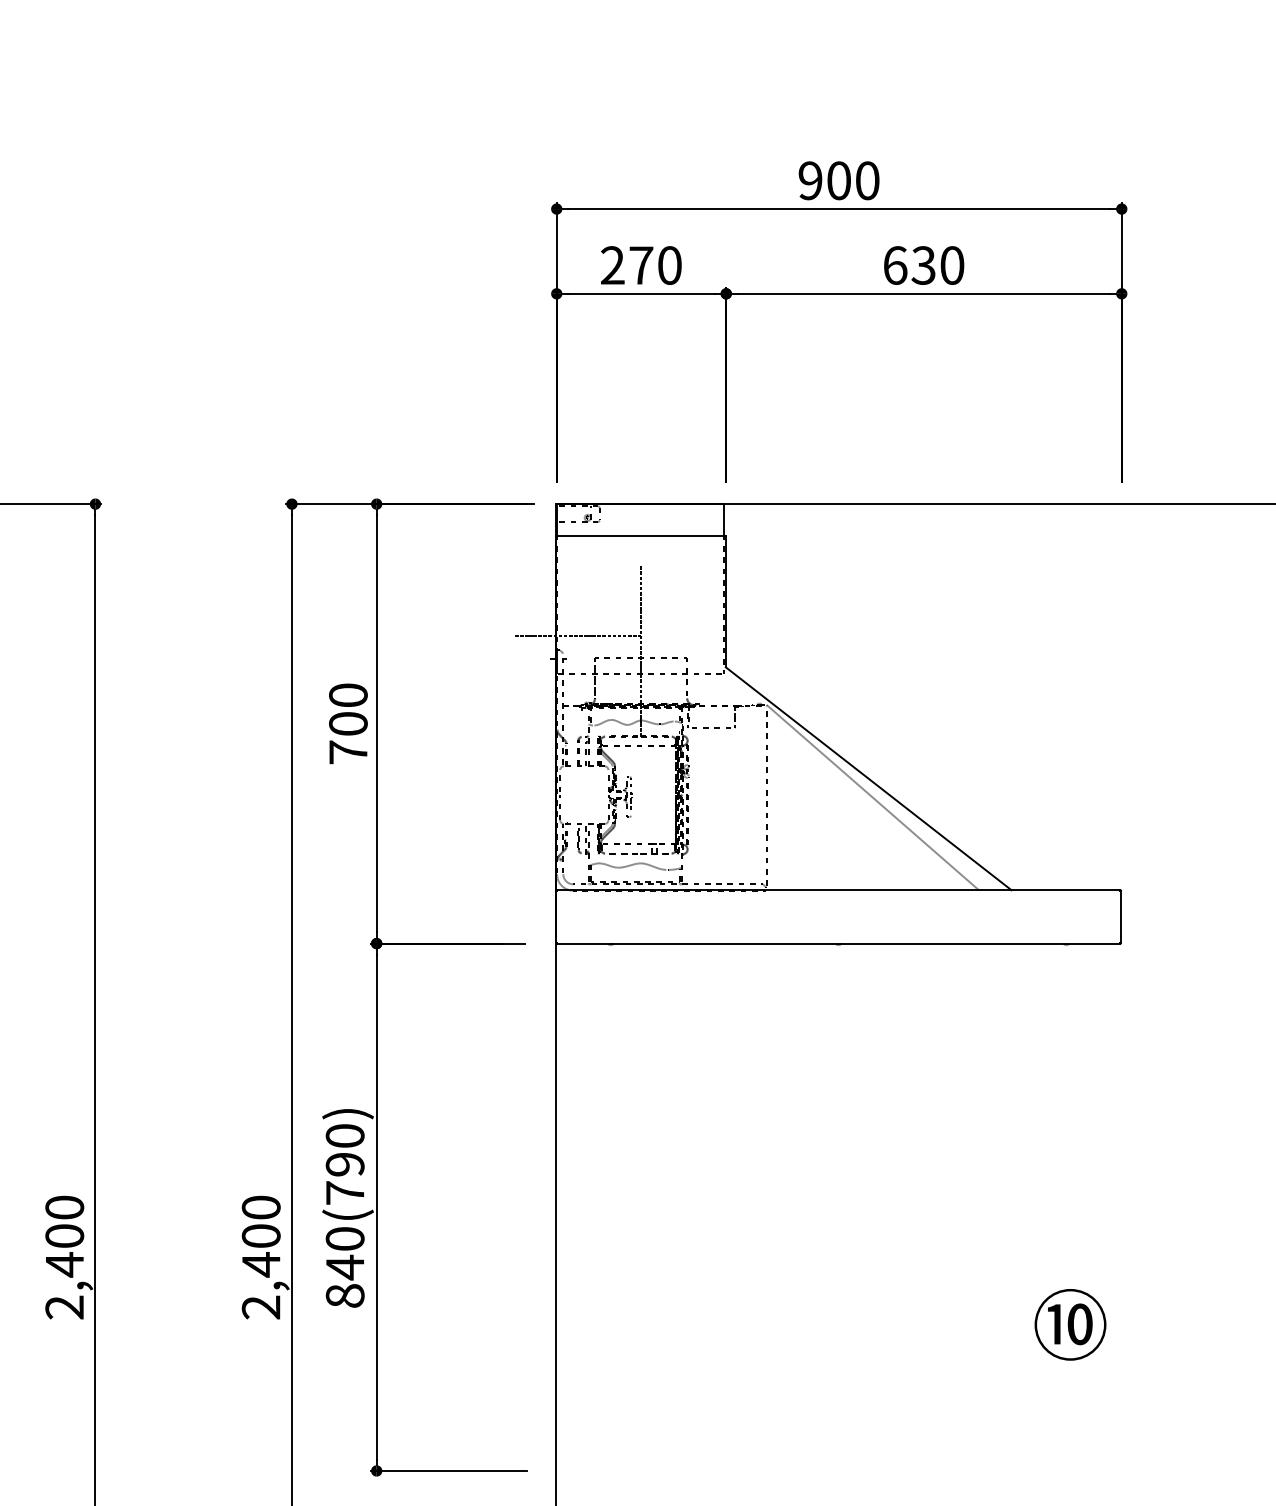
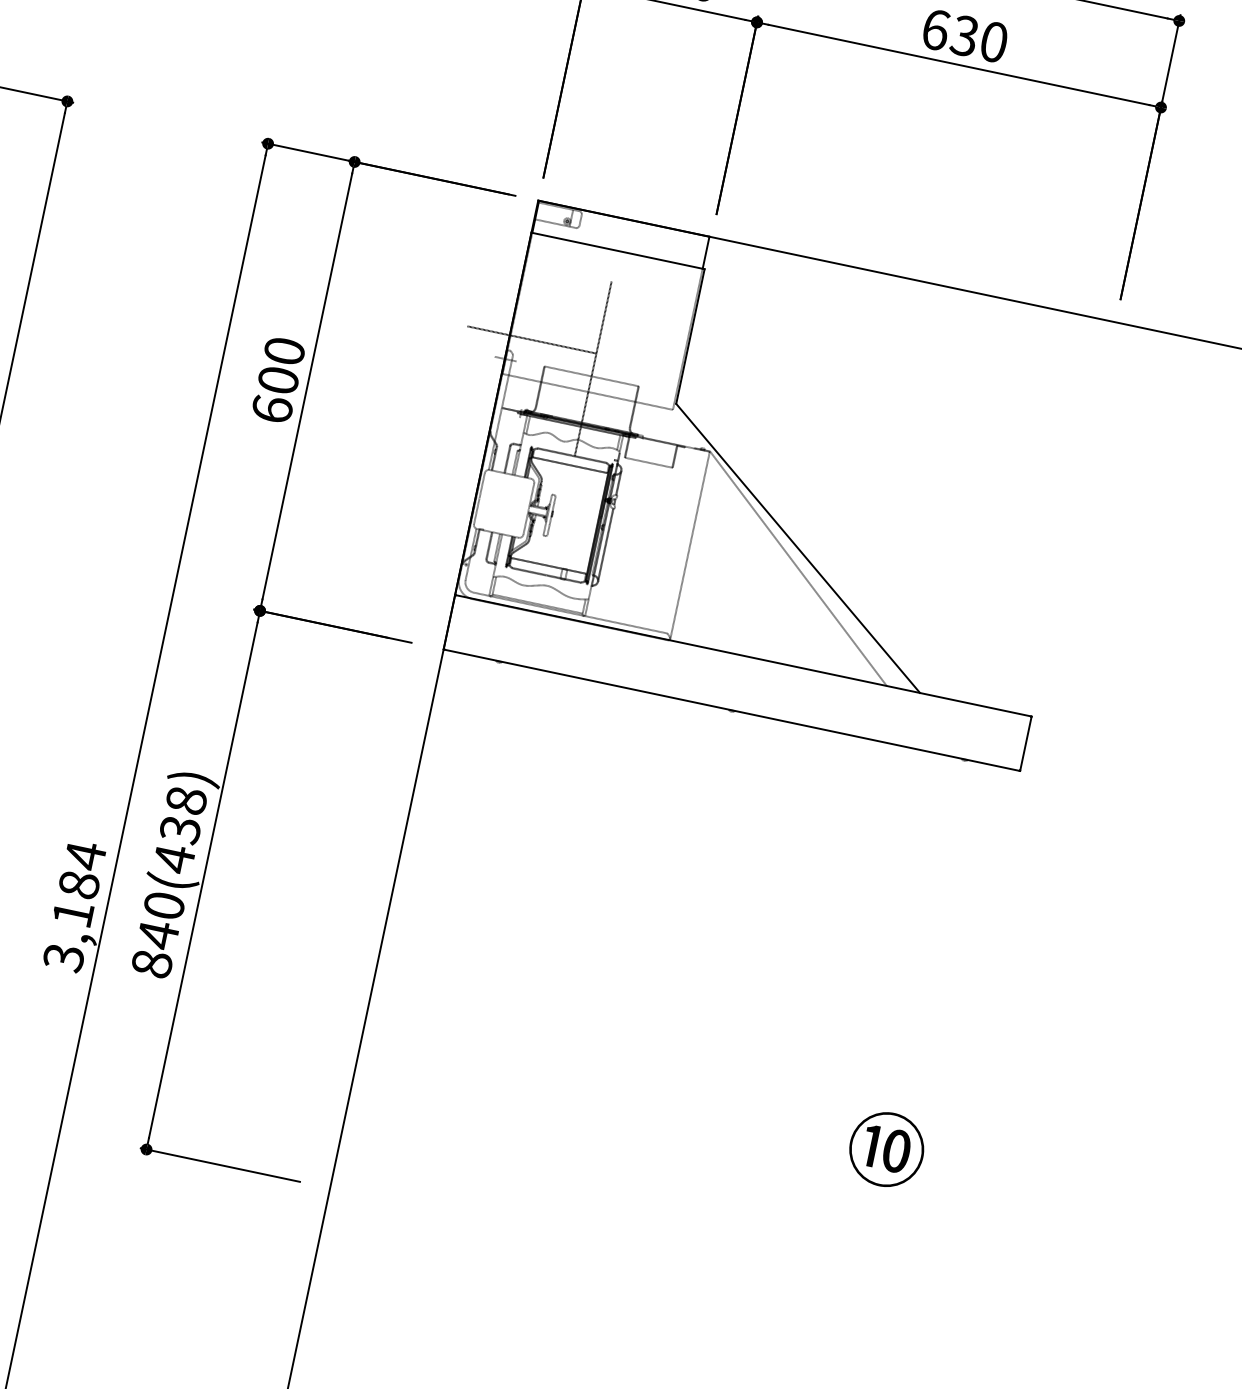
text: (348, 752) -> (272, 409), 700 -> 600
text: (344, 1165) -> (179, 830), 840(790) -> 840(438)
text: (260, 1257) -> (73, 906), 2,400 -> 3,184

